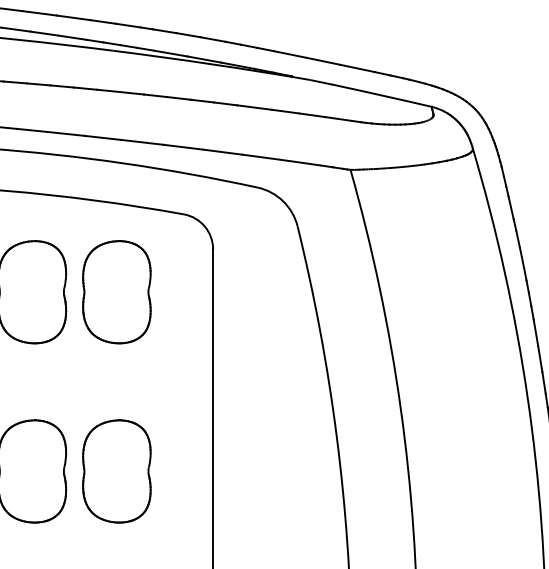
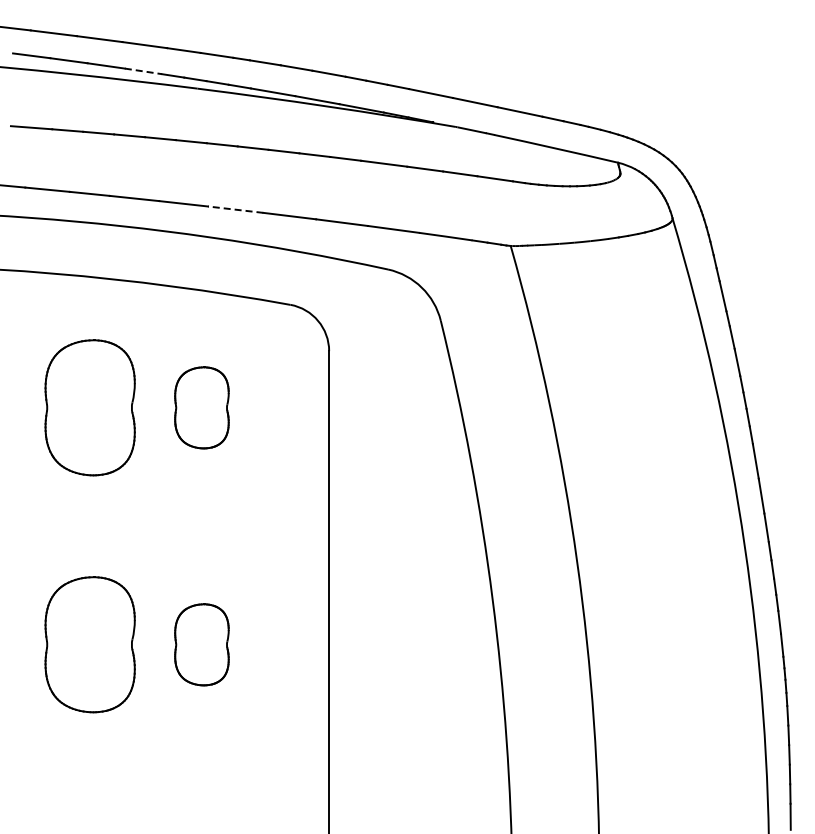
line: (72, 37) -> (143, 71), solid -> dashed
line: (142, 142) -> (235, 209), solid -> dashed
part: (116, 292) -> (201, 407), size x0.6
part: (116, 471) -> (201, 644), size x0.6

